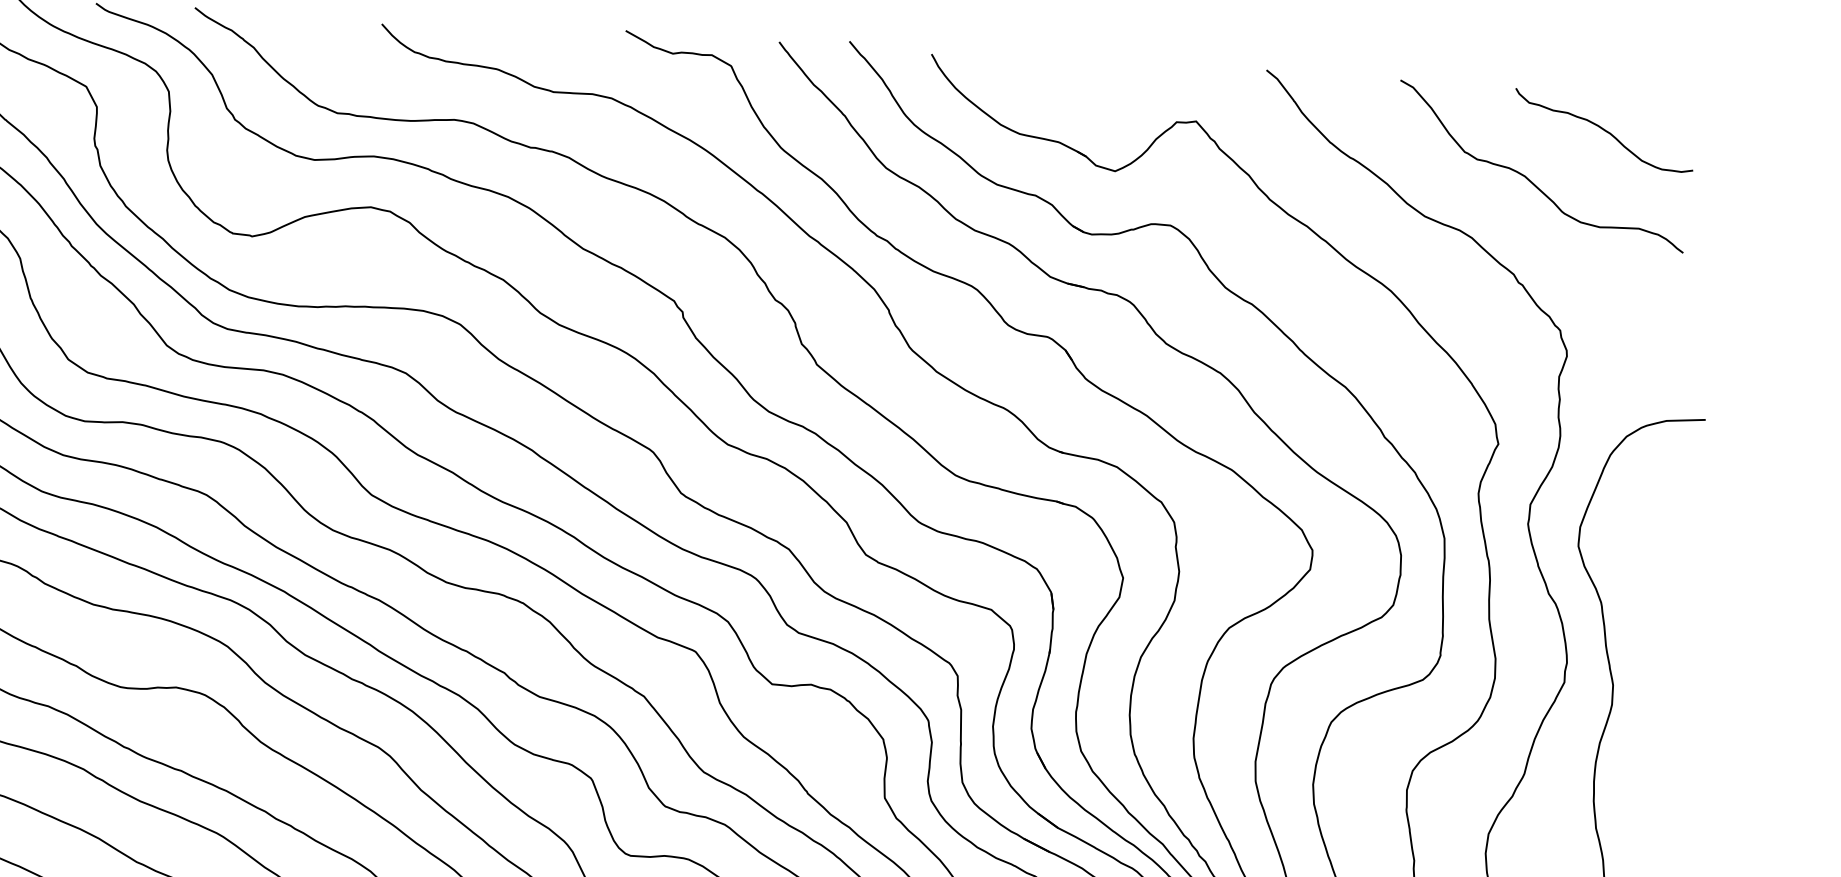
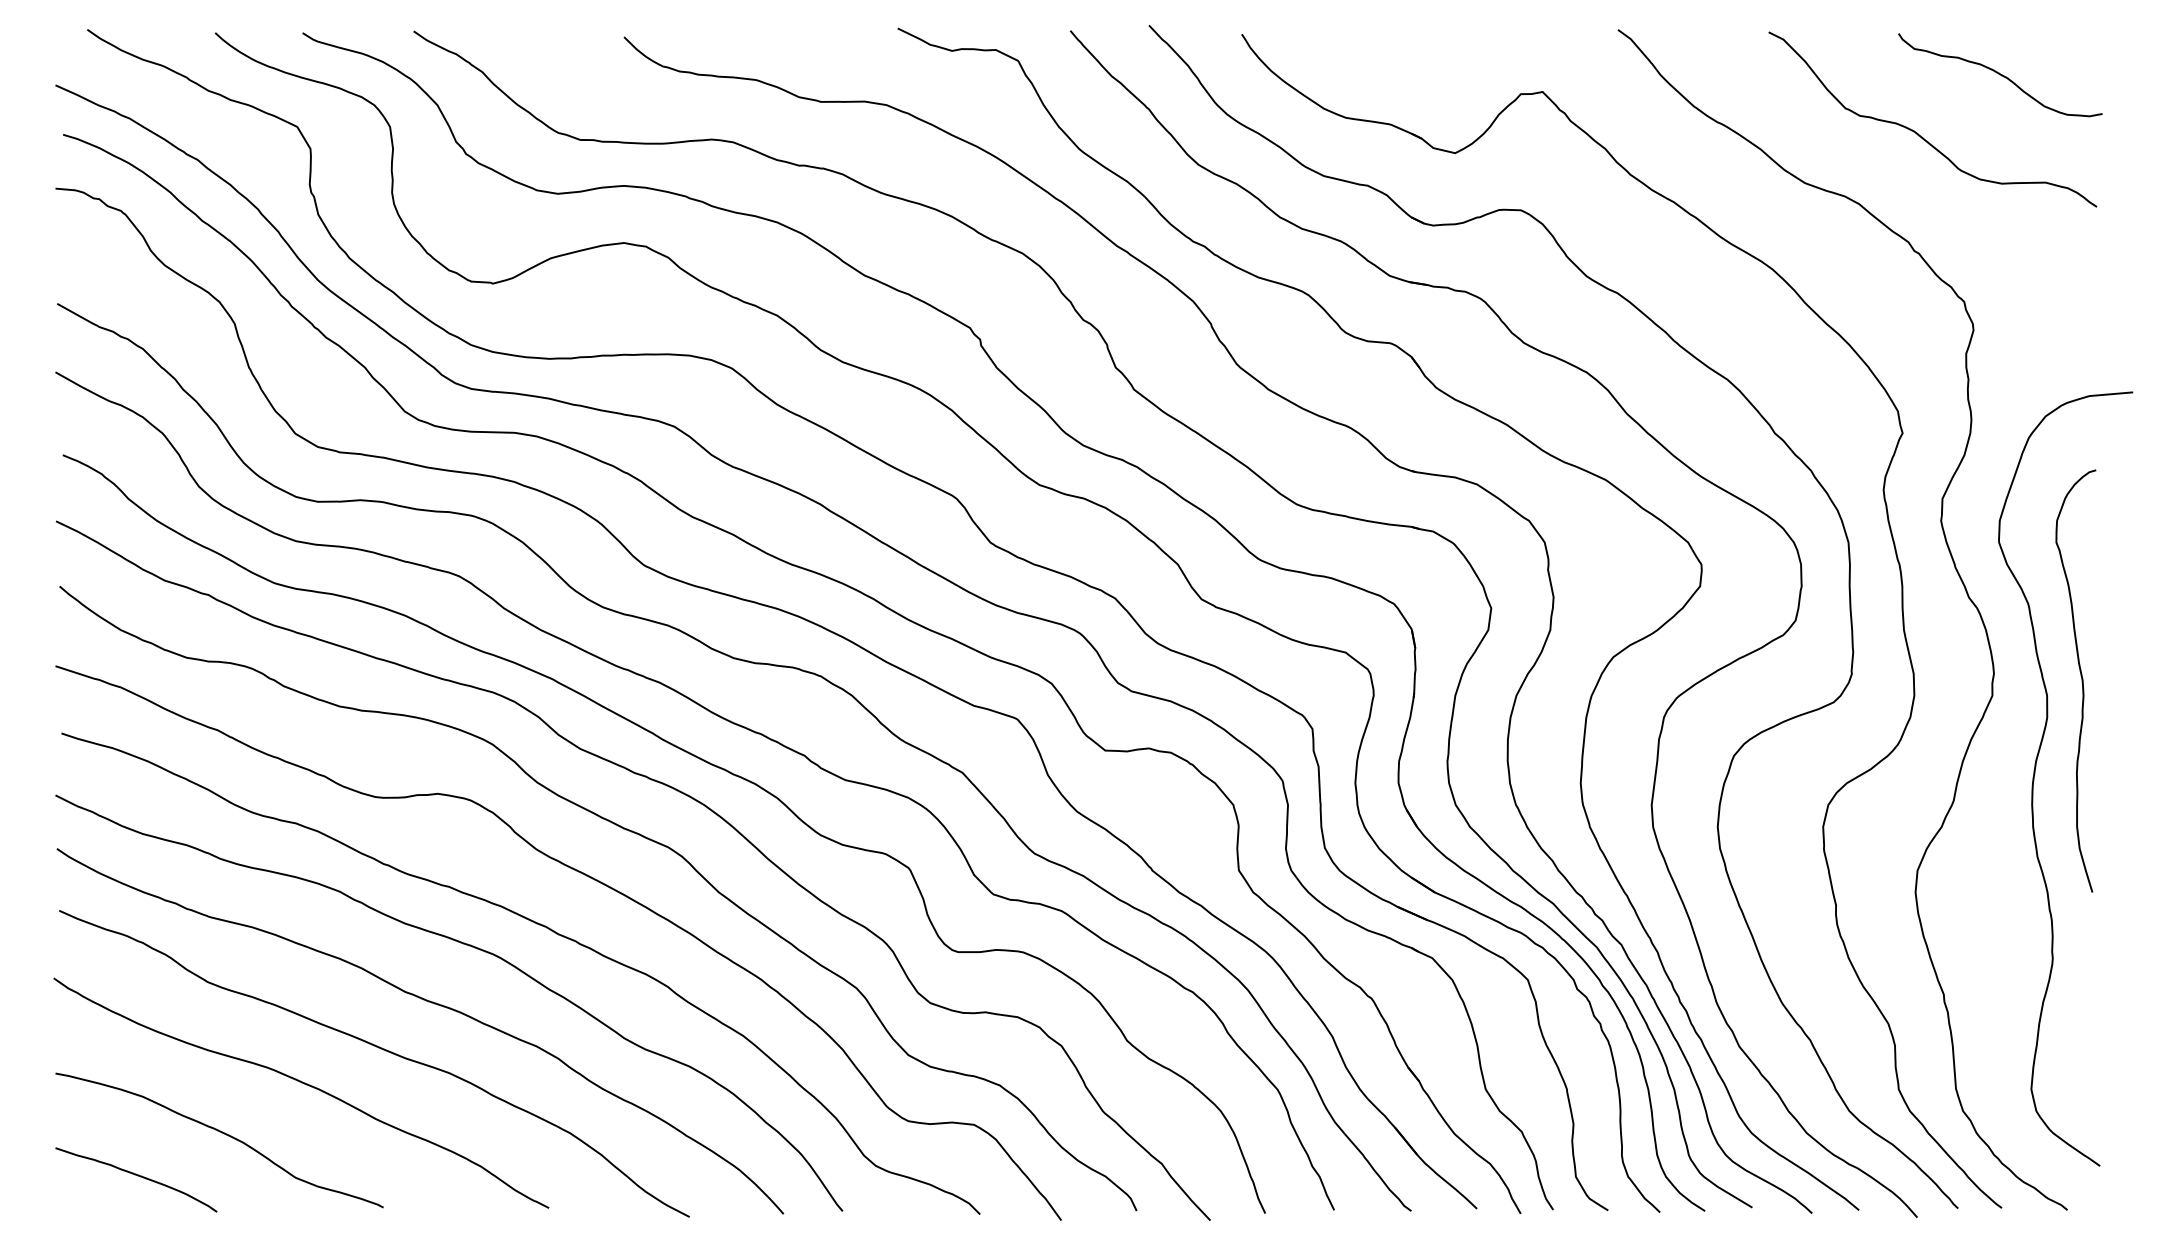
curve: (1644, 673) -> (2081, 680), added

